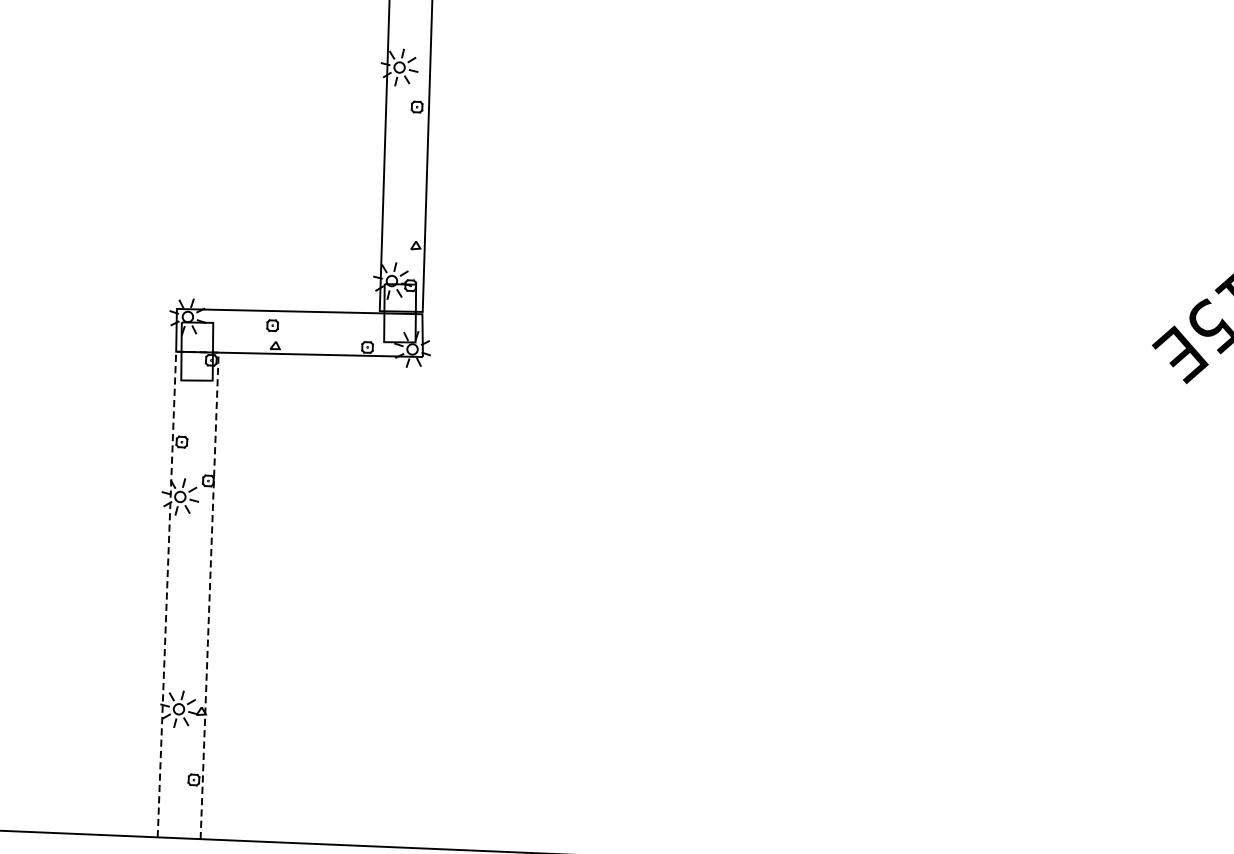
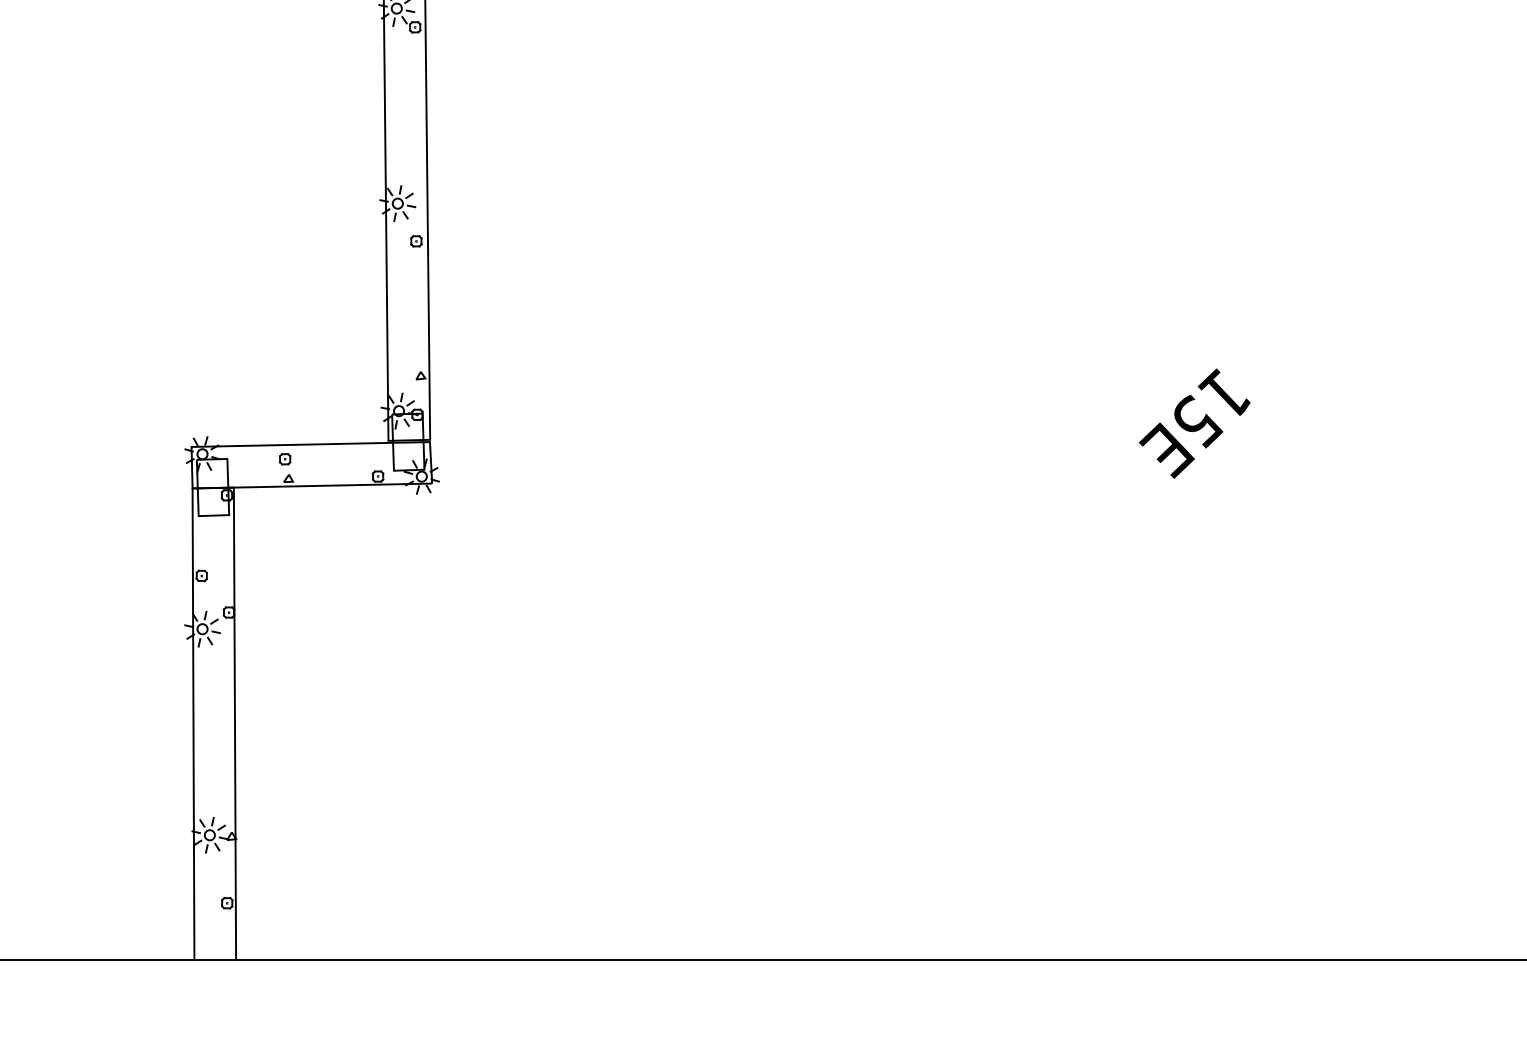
line: (198, 352) -> (214, 488), dashed -> solid

